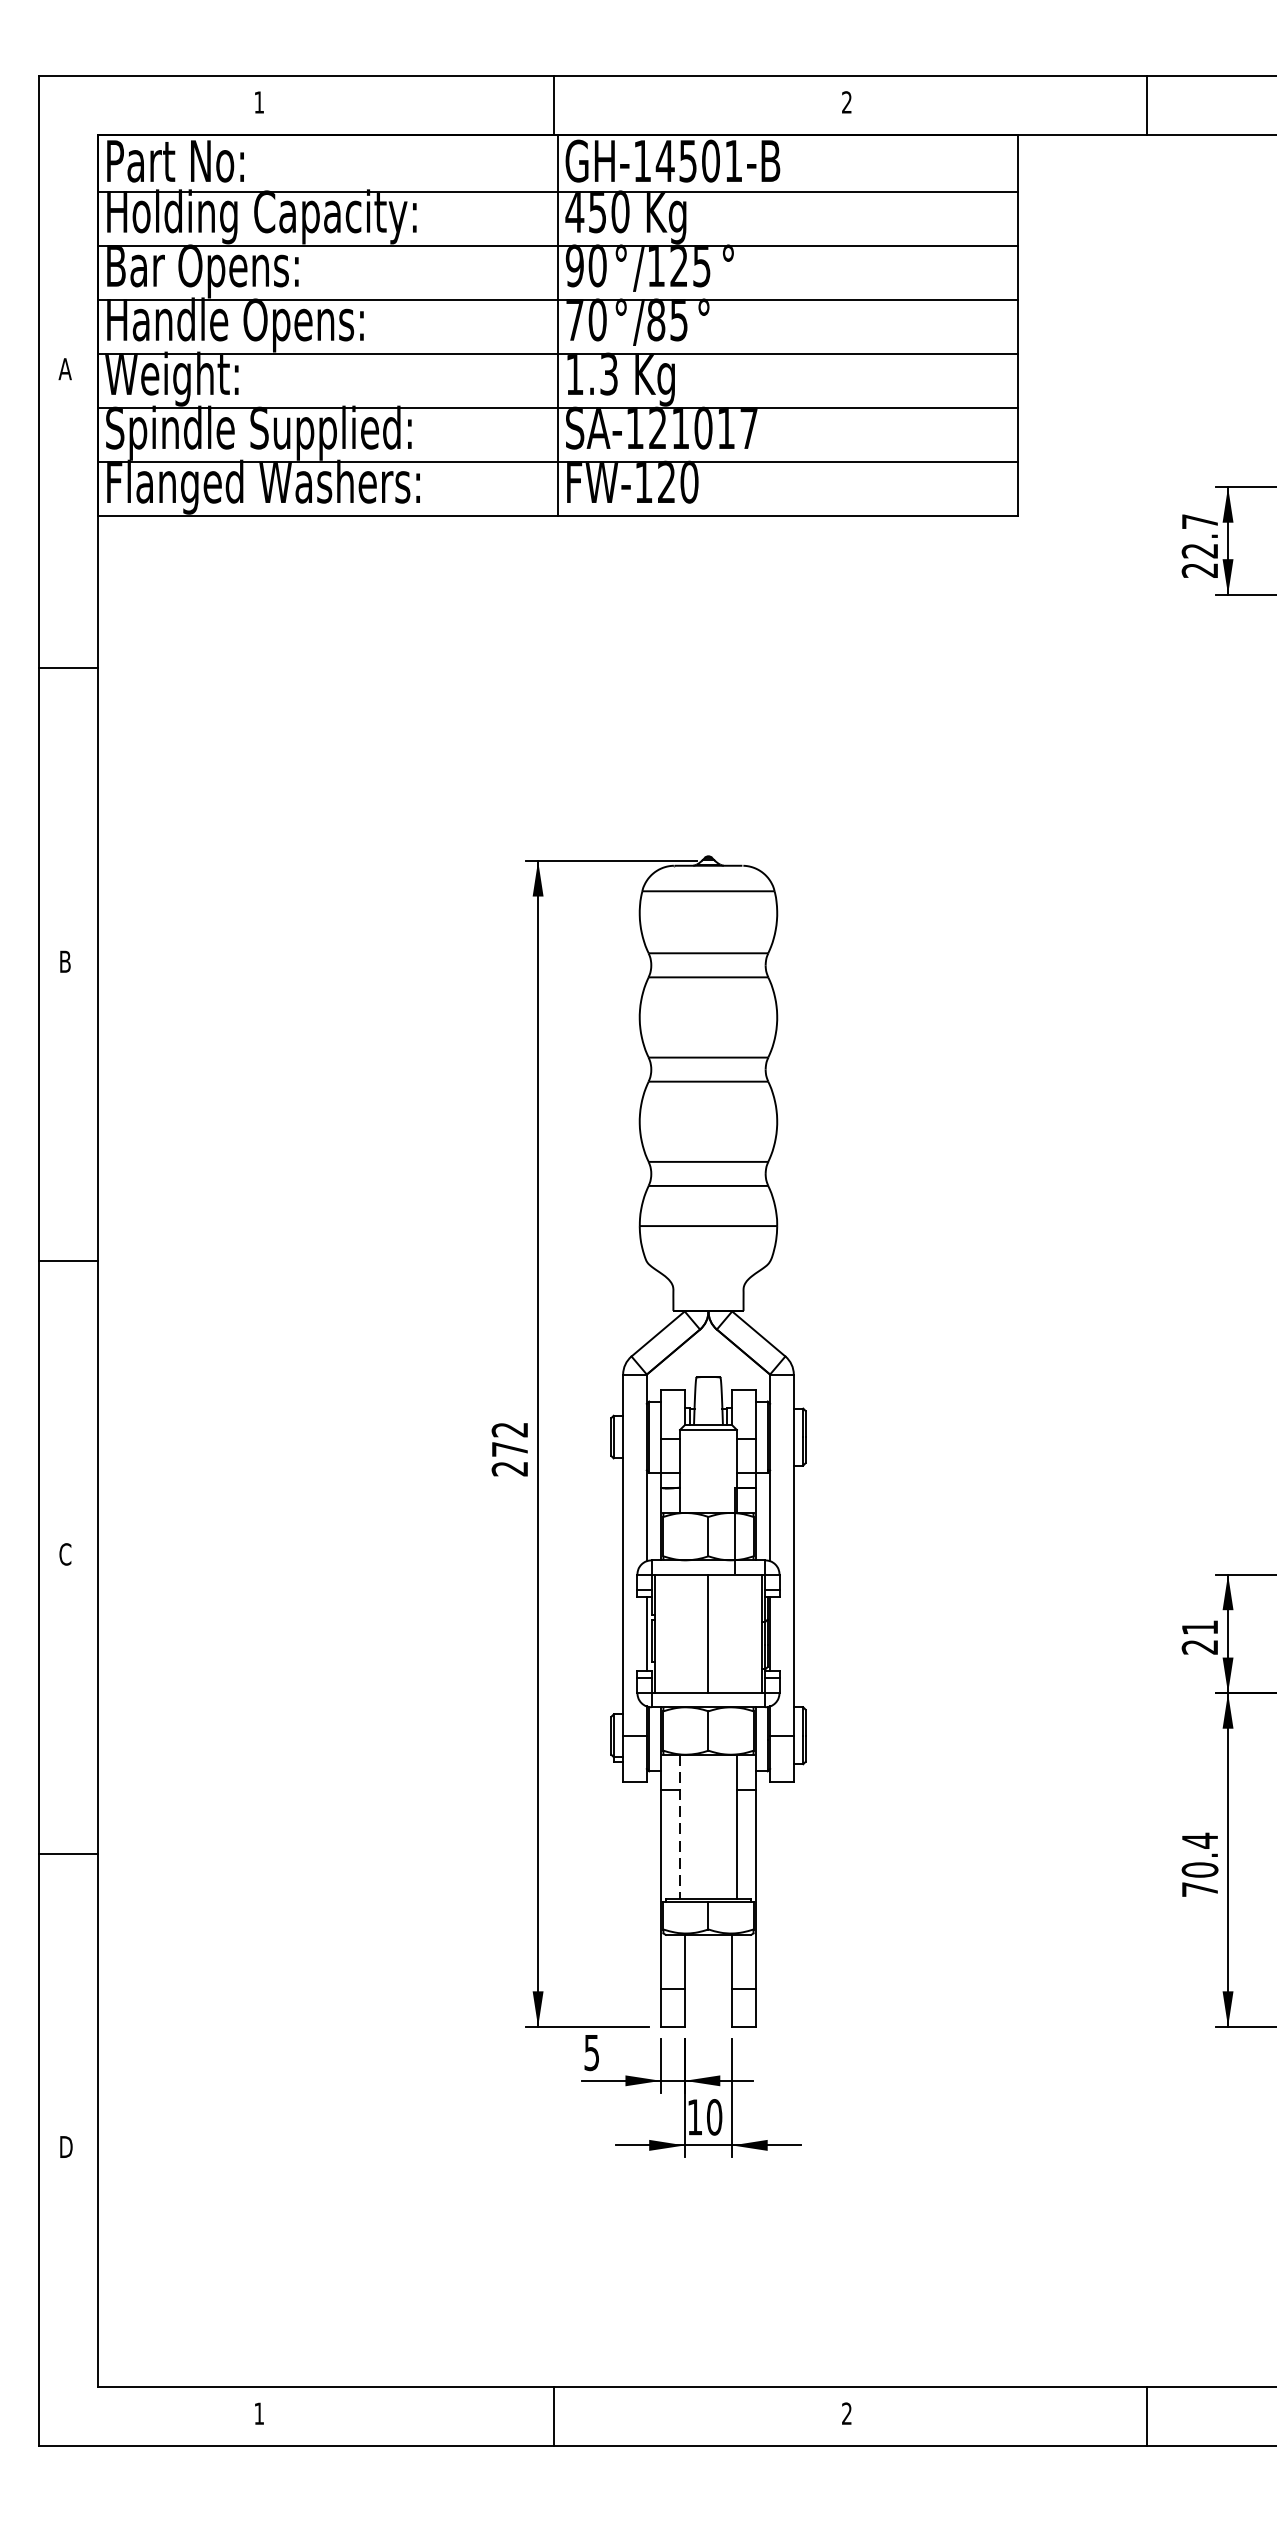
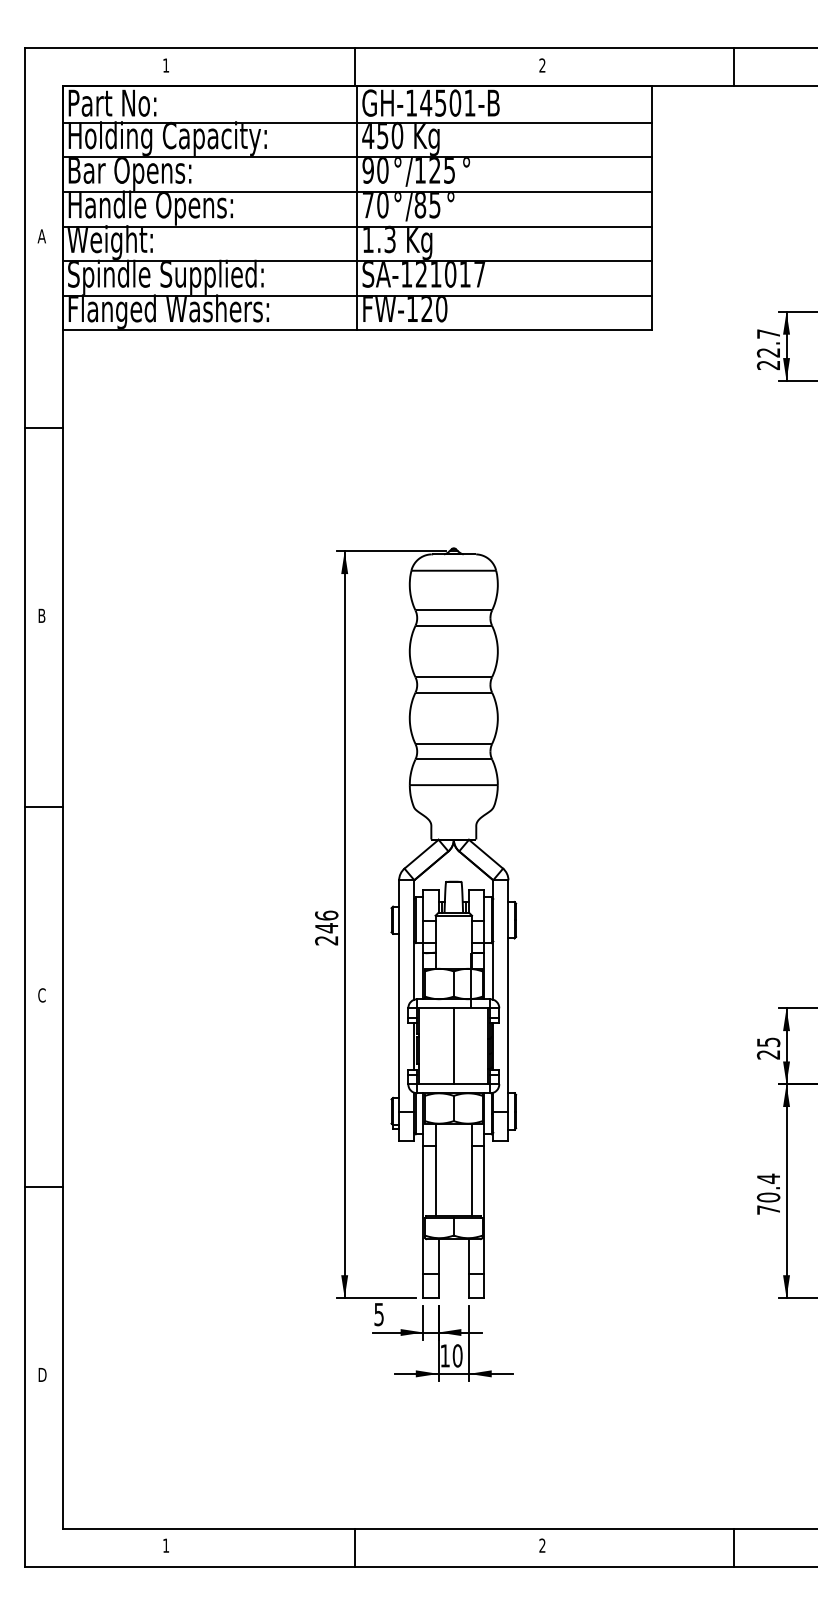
text: (509, 1439) -> (326, 921), 272 -> 246
text: (1199, 1626) -> (768, 1041), 21 -> 25
line: (679, 1827) -> (435, 1170), dashed -> solid

